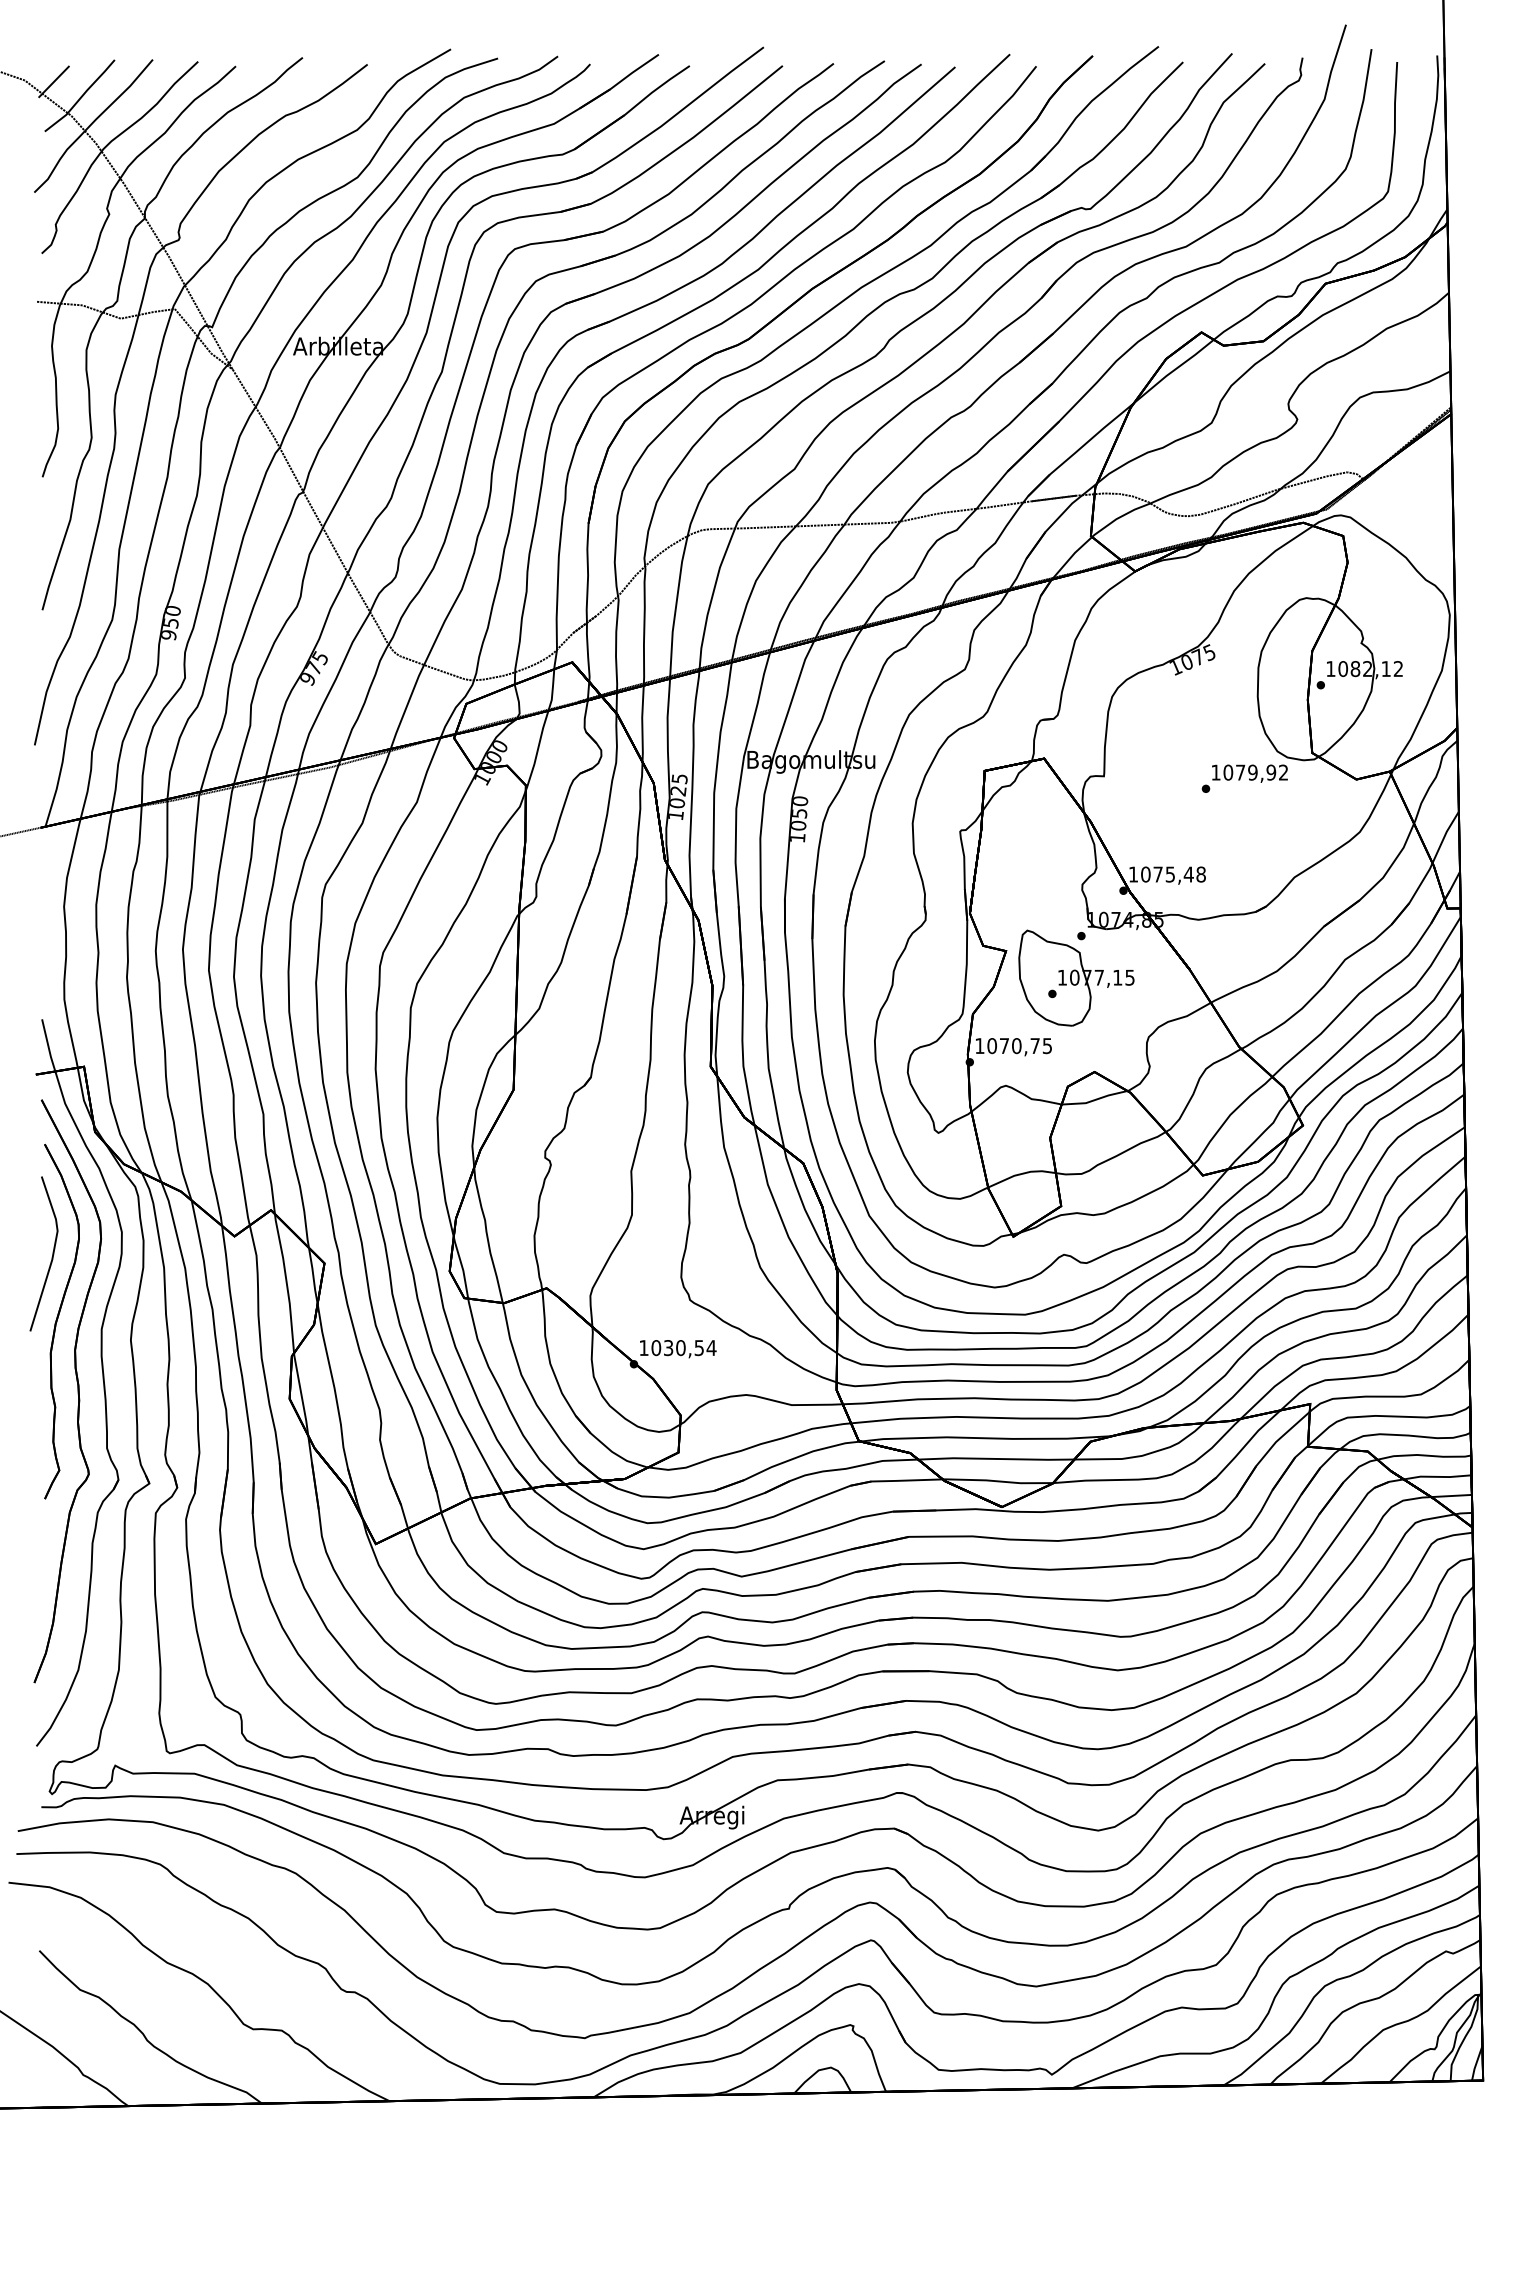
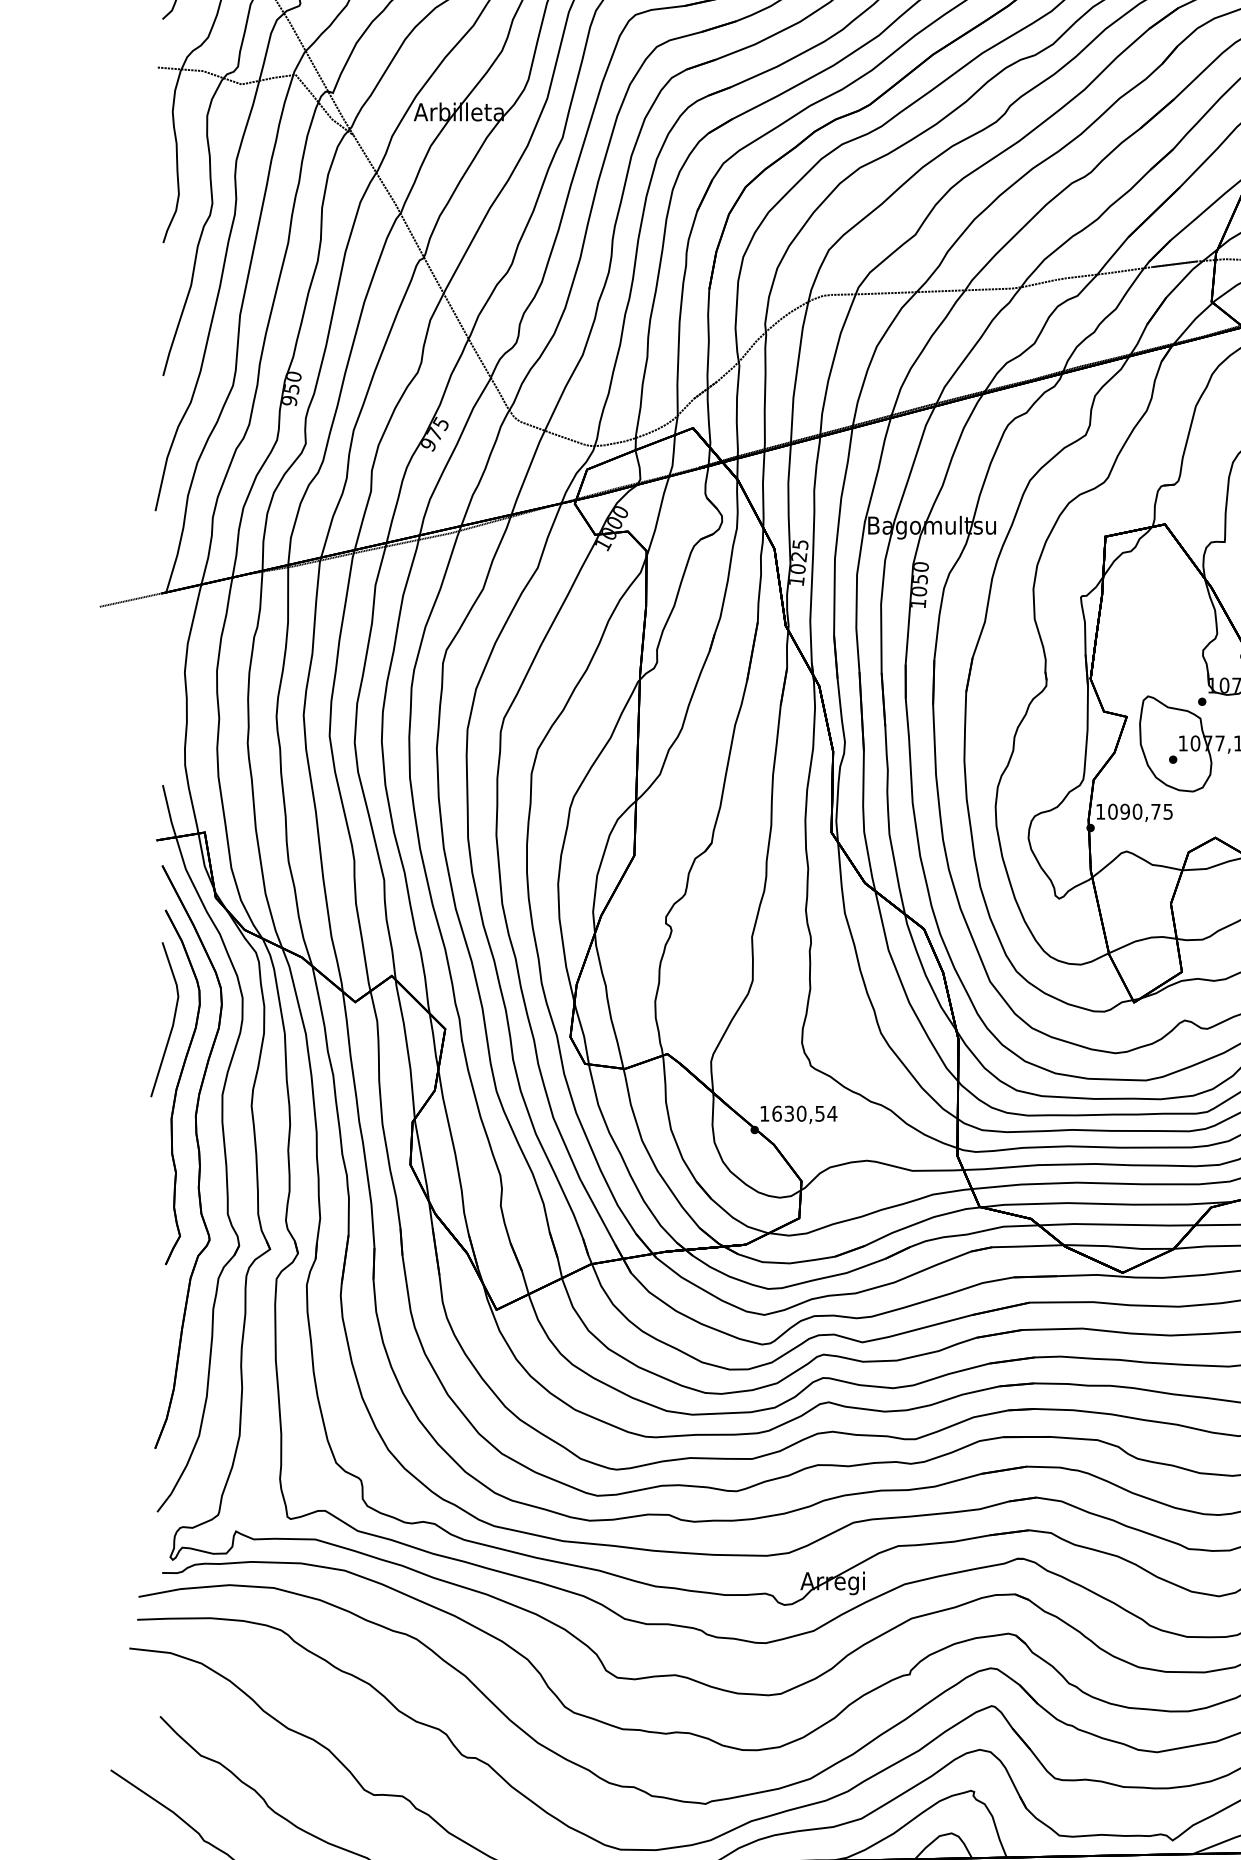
text: (1004, 1046) -> (1125, 812), 1070,75 -> 1090,75
text: (656, 1347) -> (777, 1113), 1030,54 -> 1630,54

